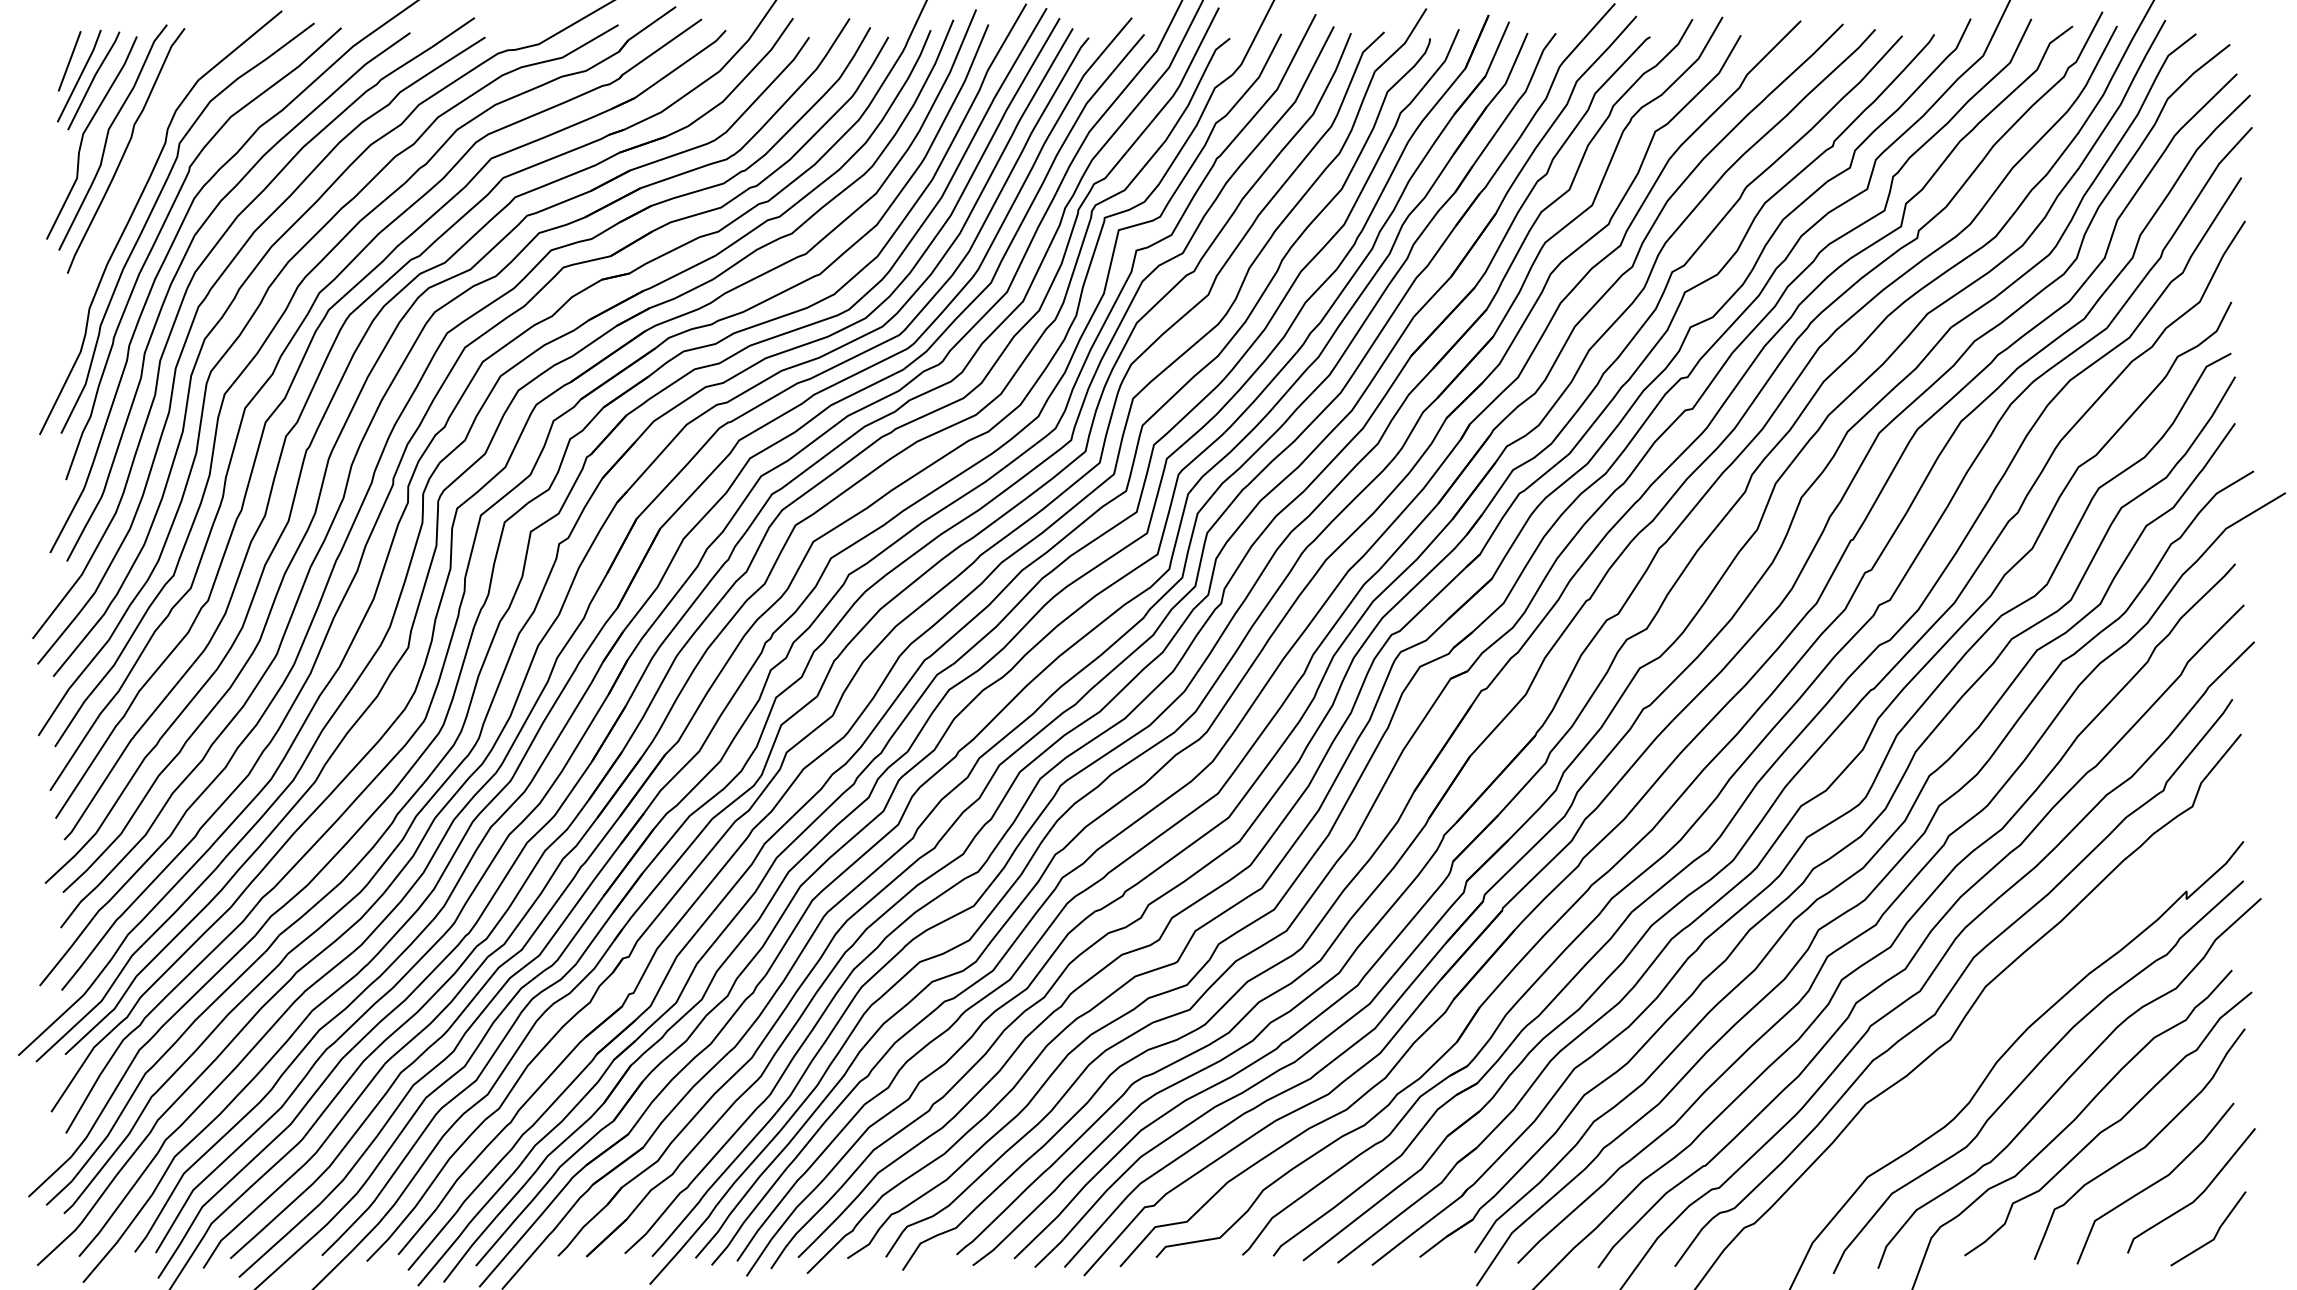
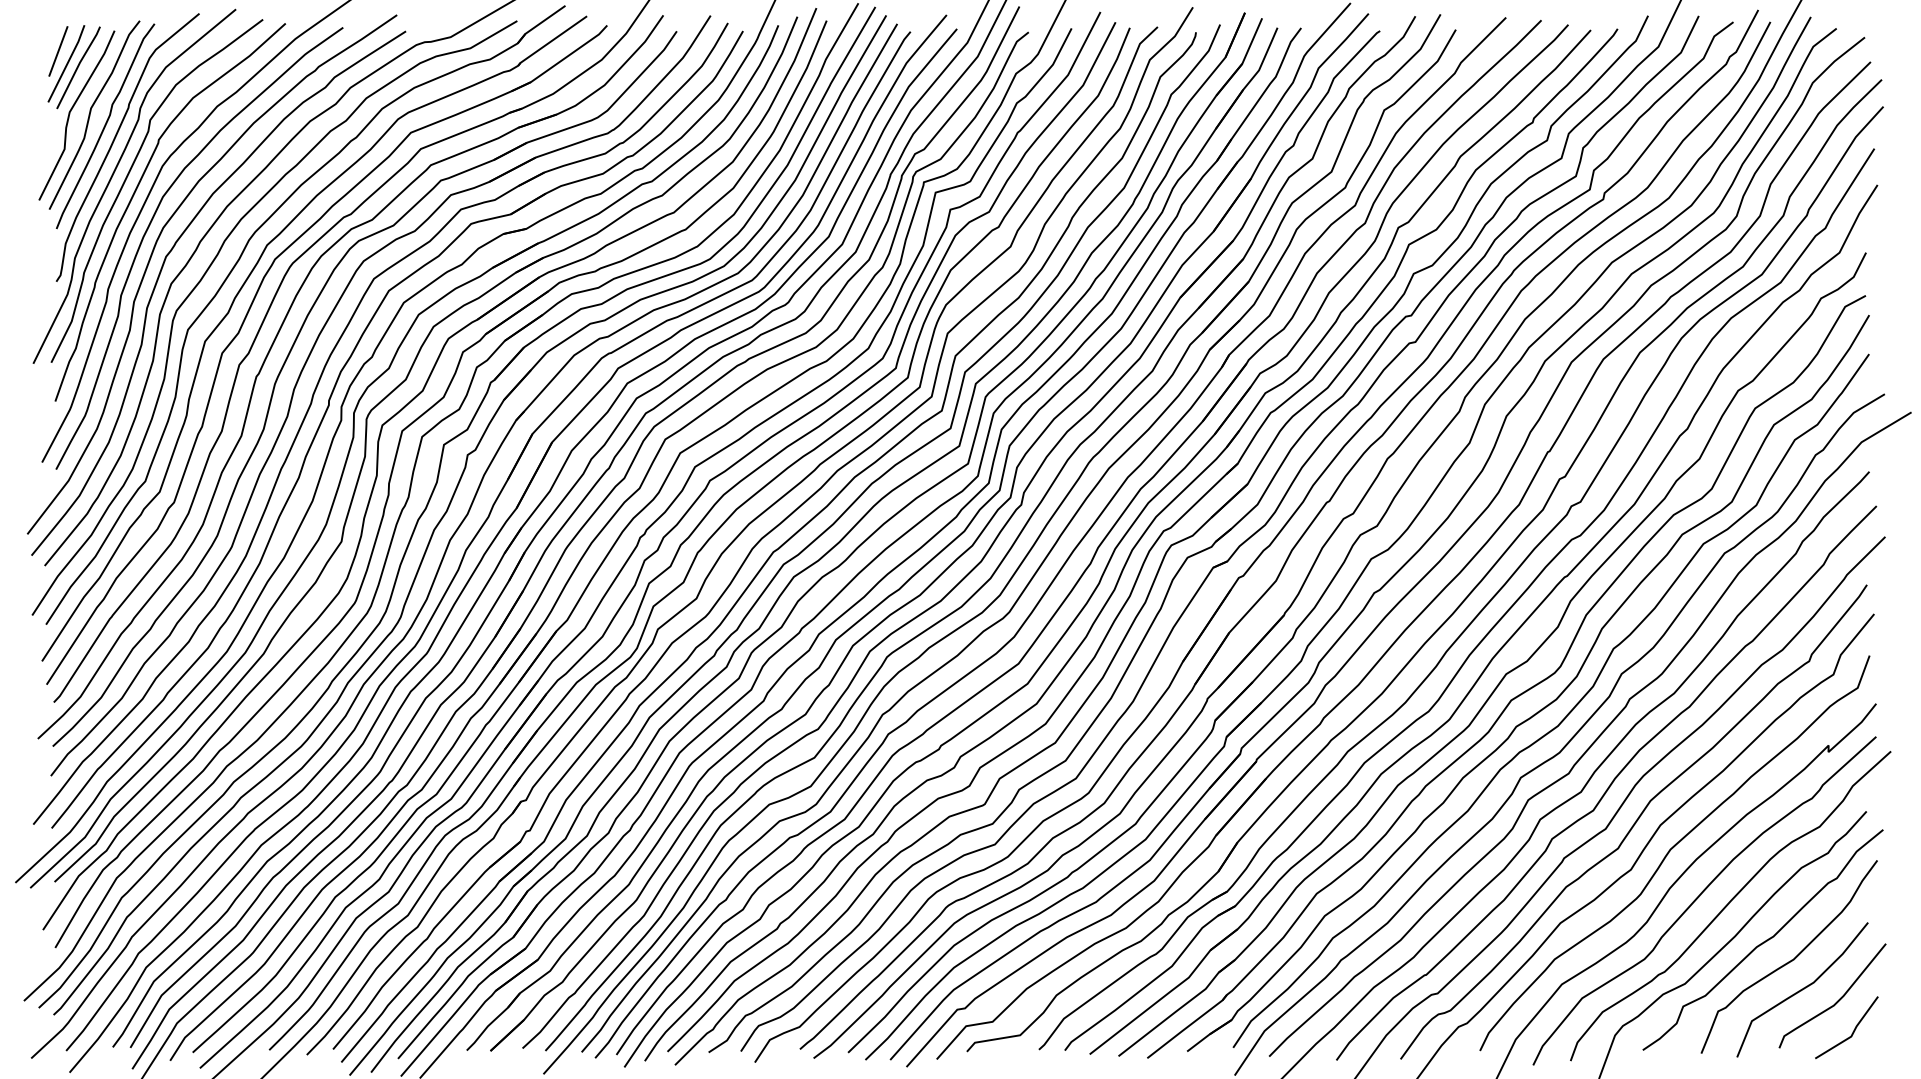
curve: (137, 167) -> (115, 140), added
curve: (1999, 1015) -> (1672, 849), added

